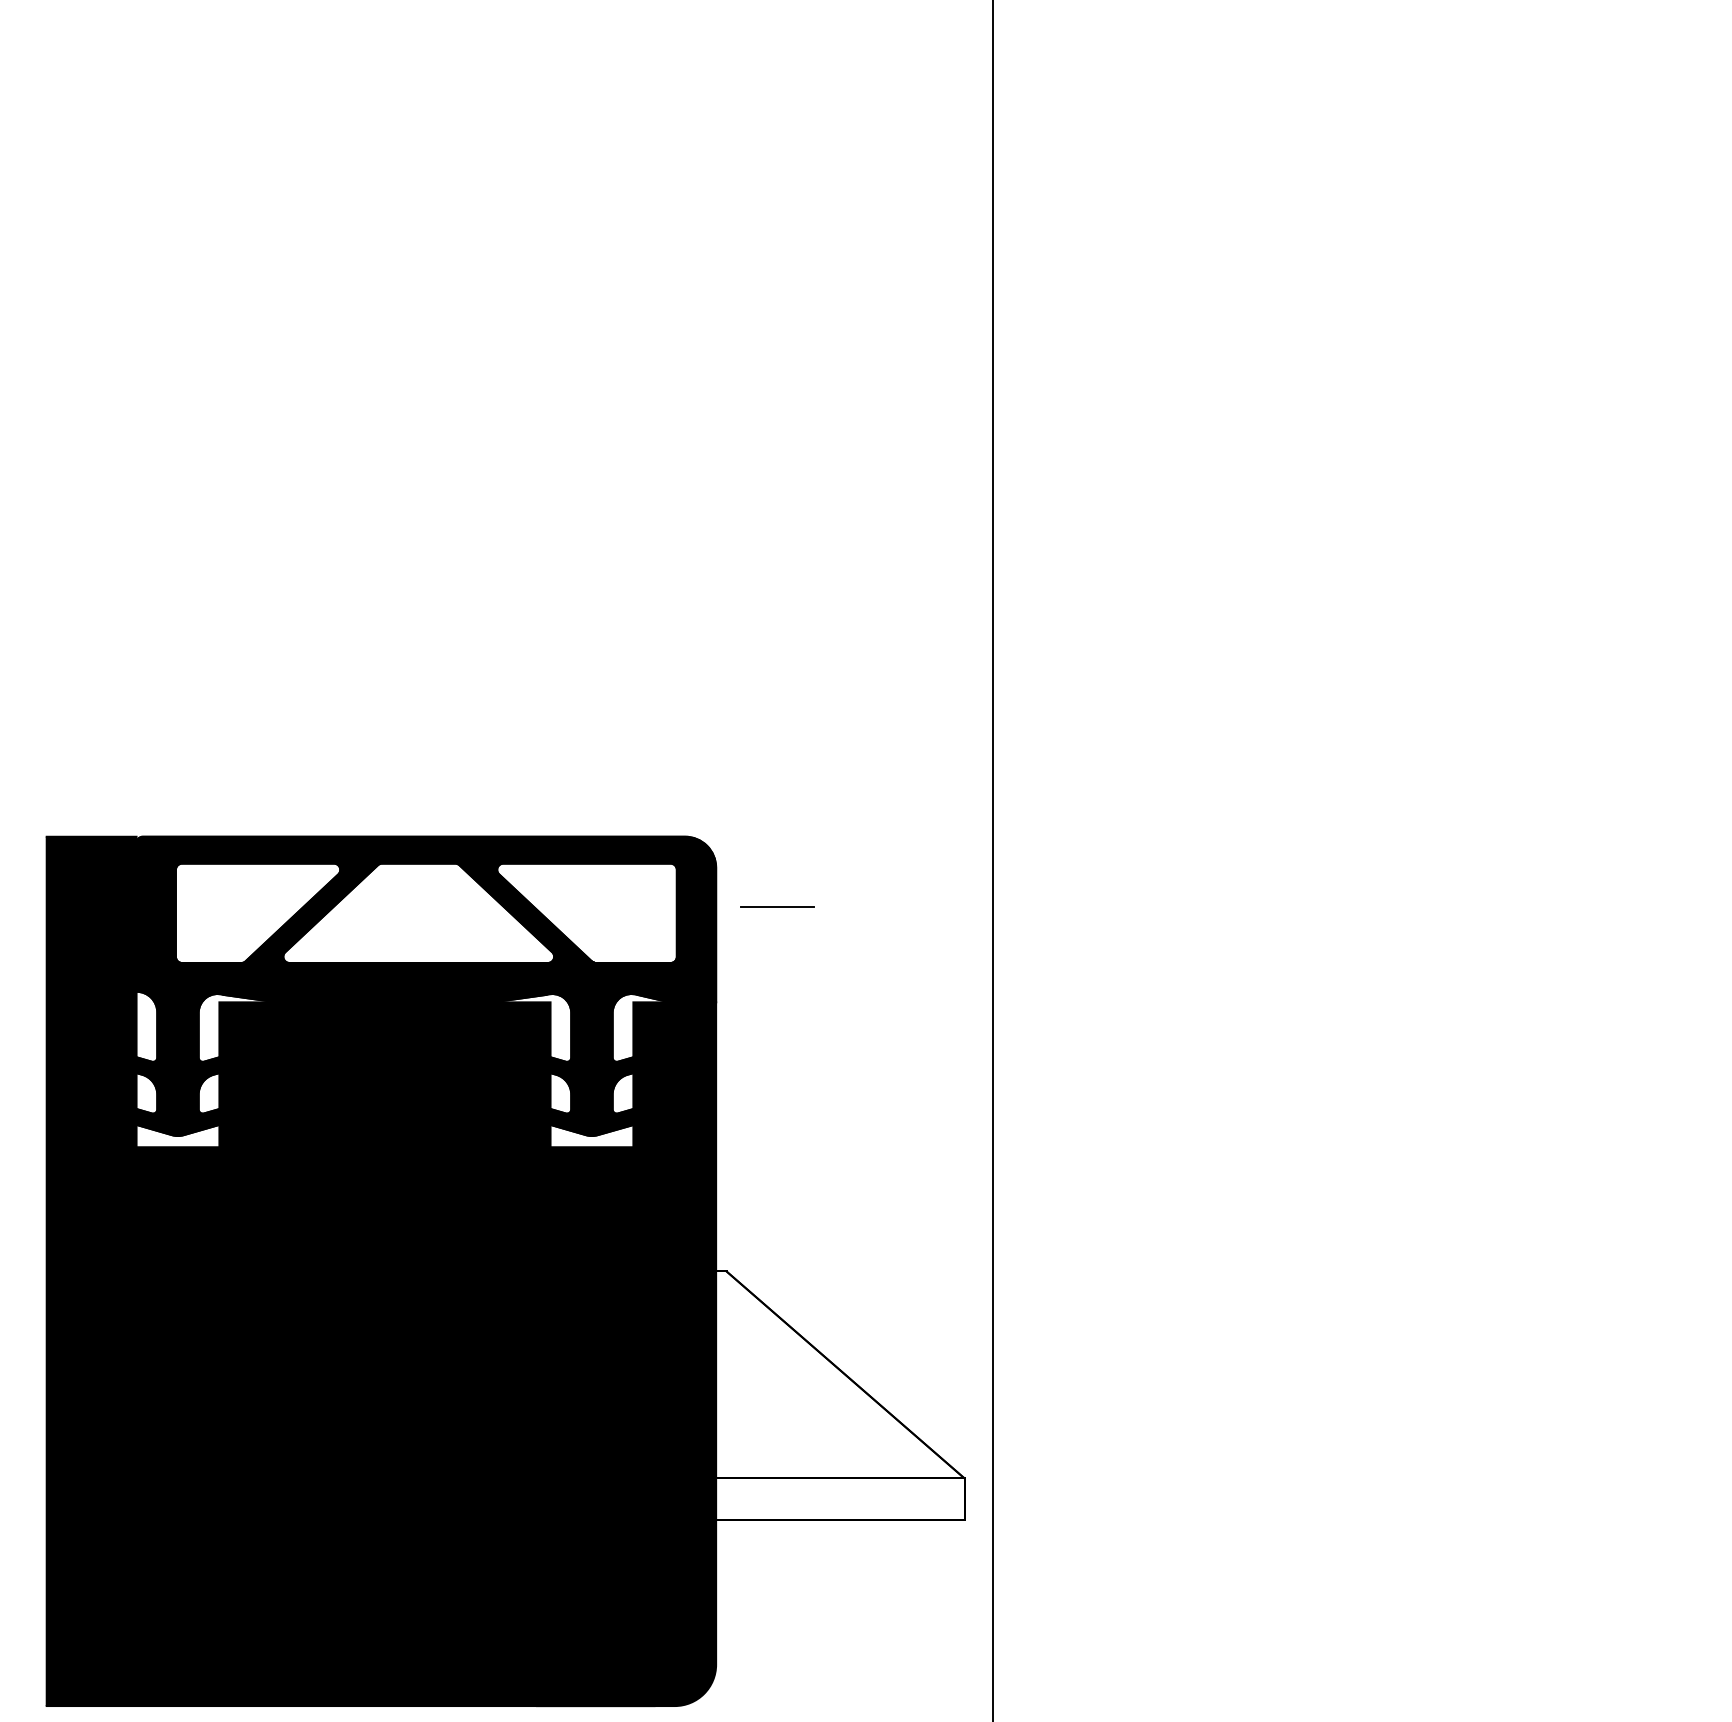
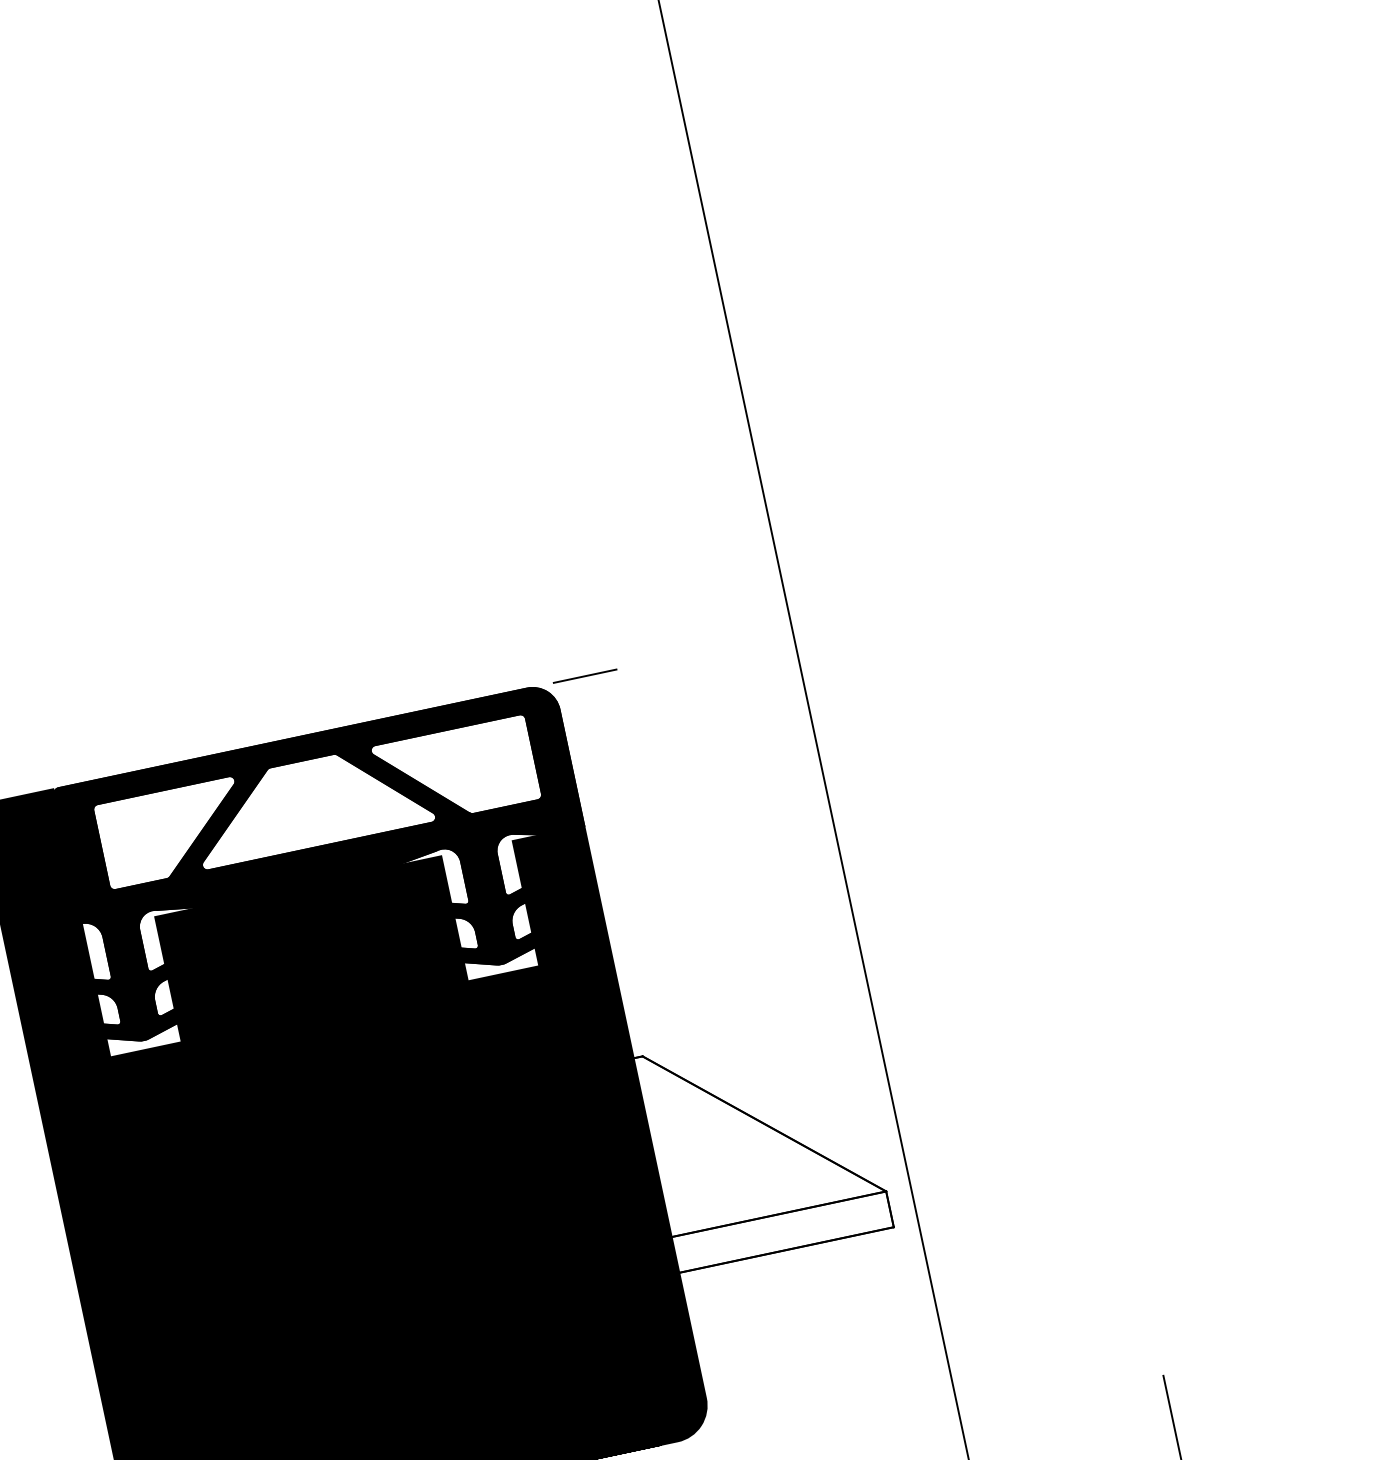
line: (777, 906) -> (585, 675), moved

